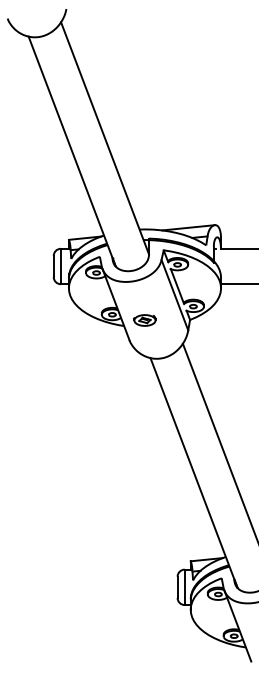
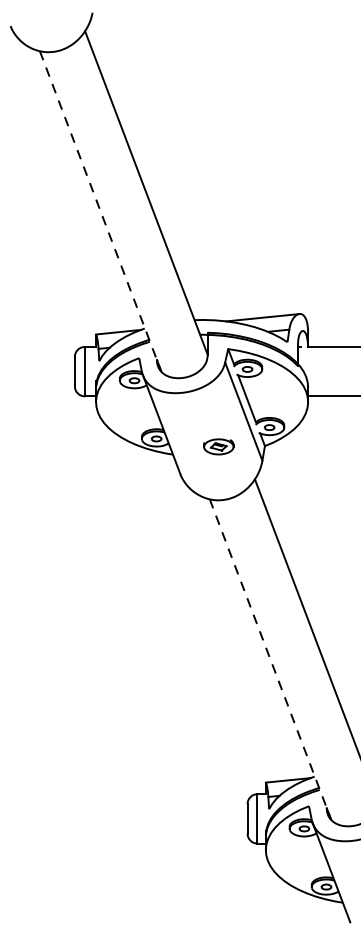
line: (72, 151) -> (101, 211), solid -> dashed
part: (144, 320) -> (218, 446), moved
line: (193, 472) -> (269, 658), solid -> dashed

